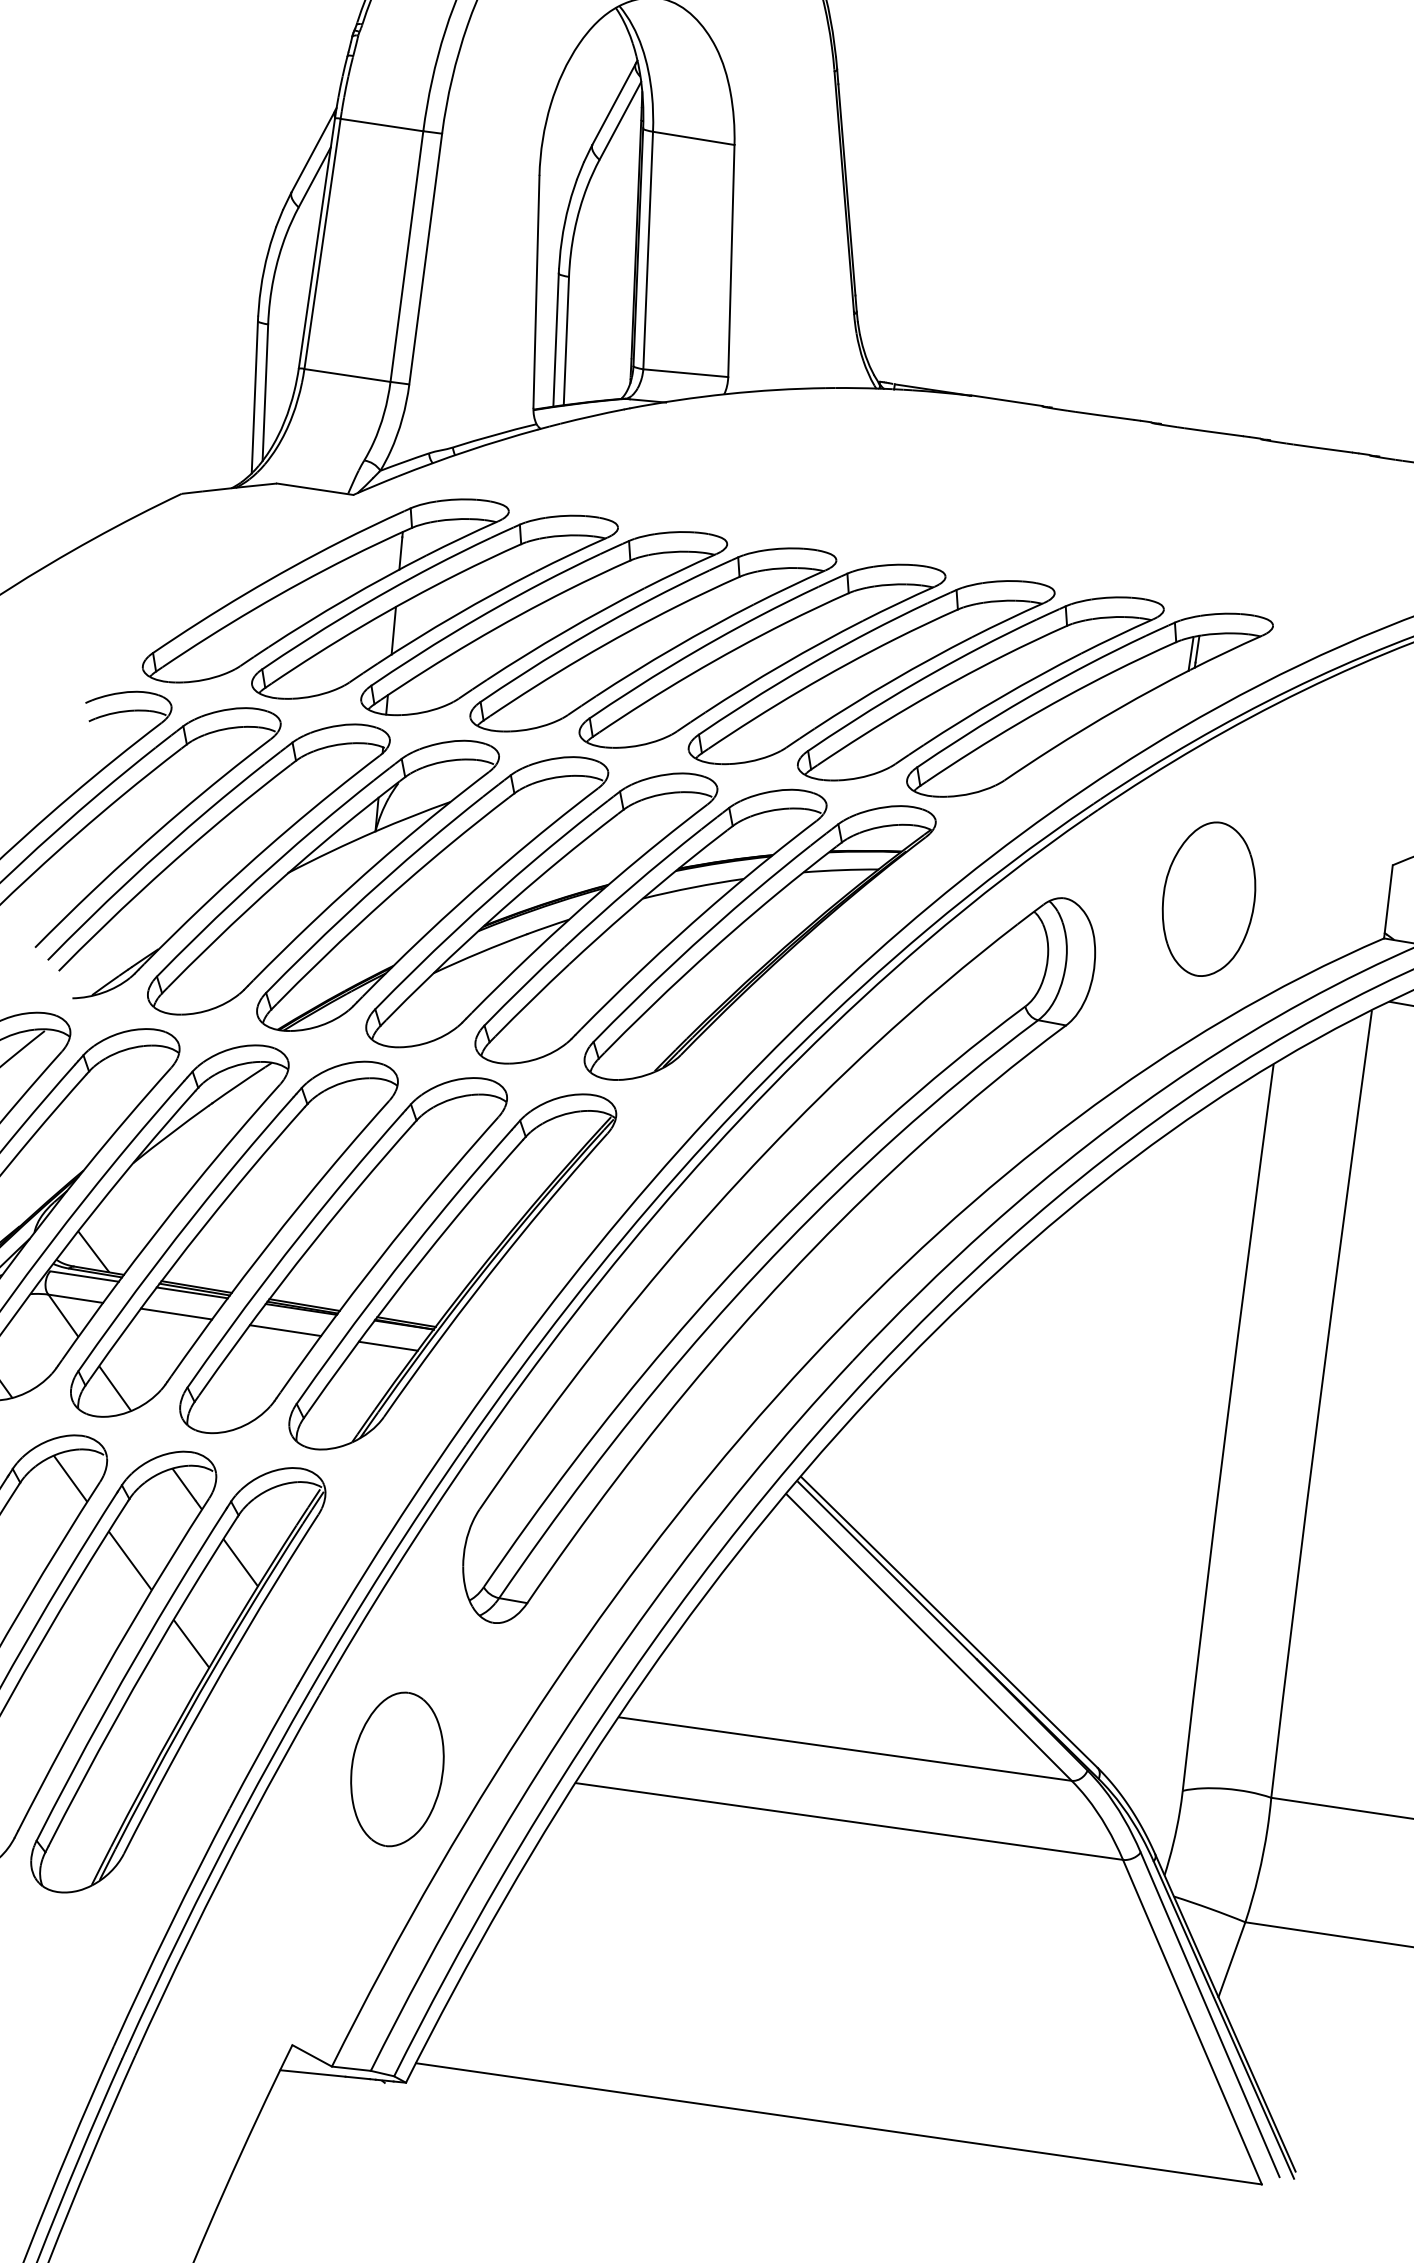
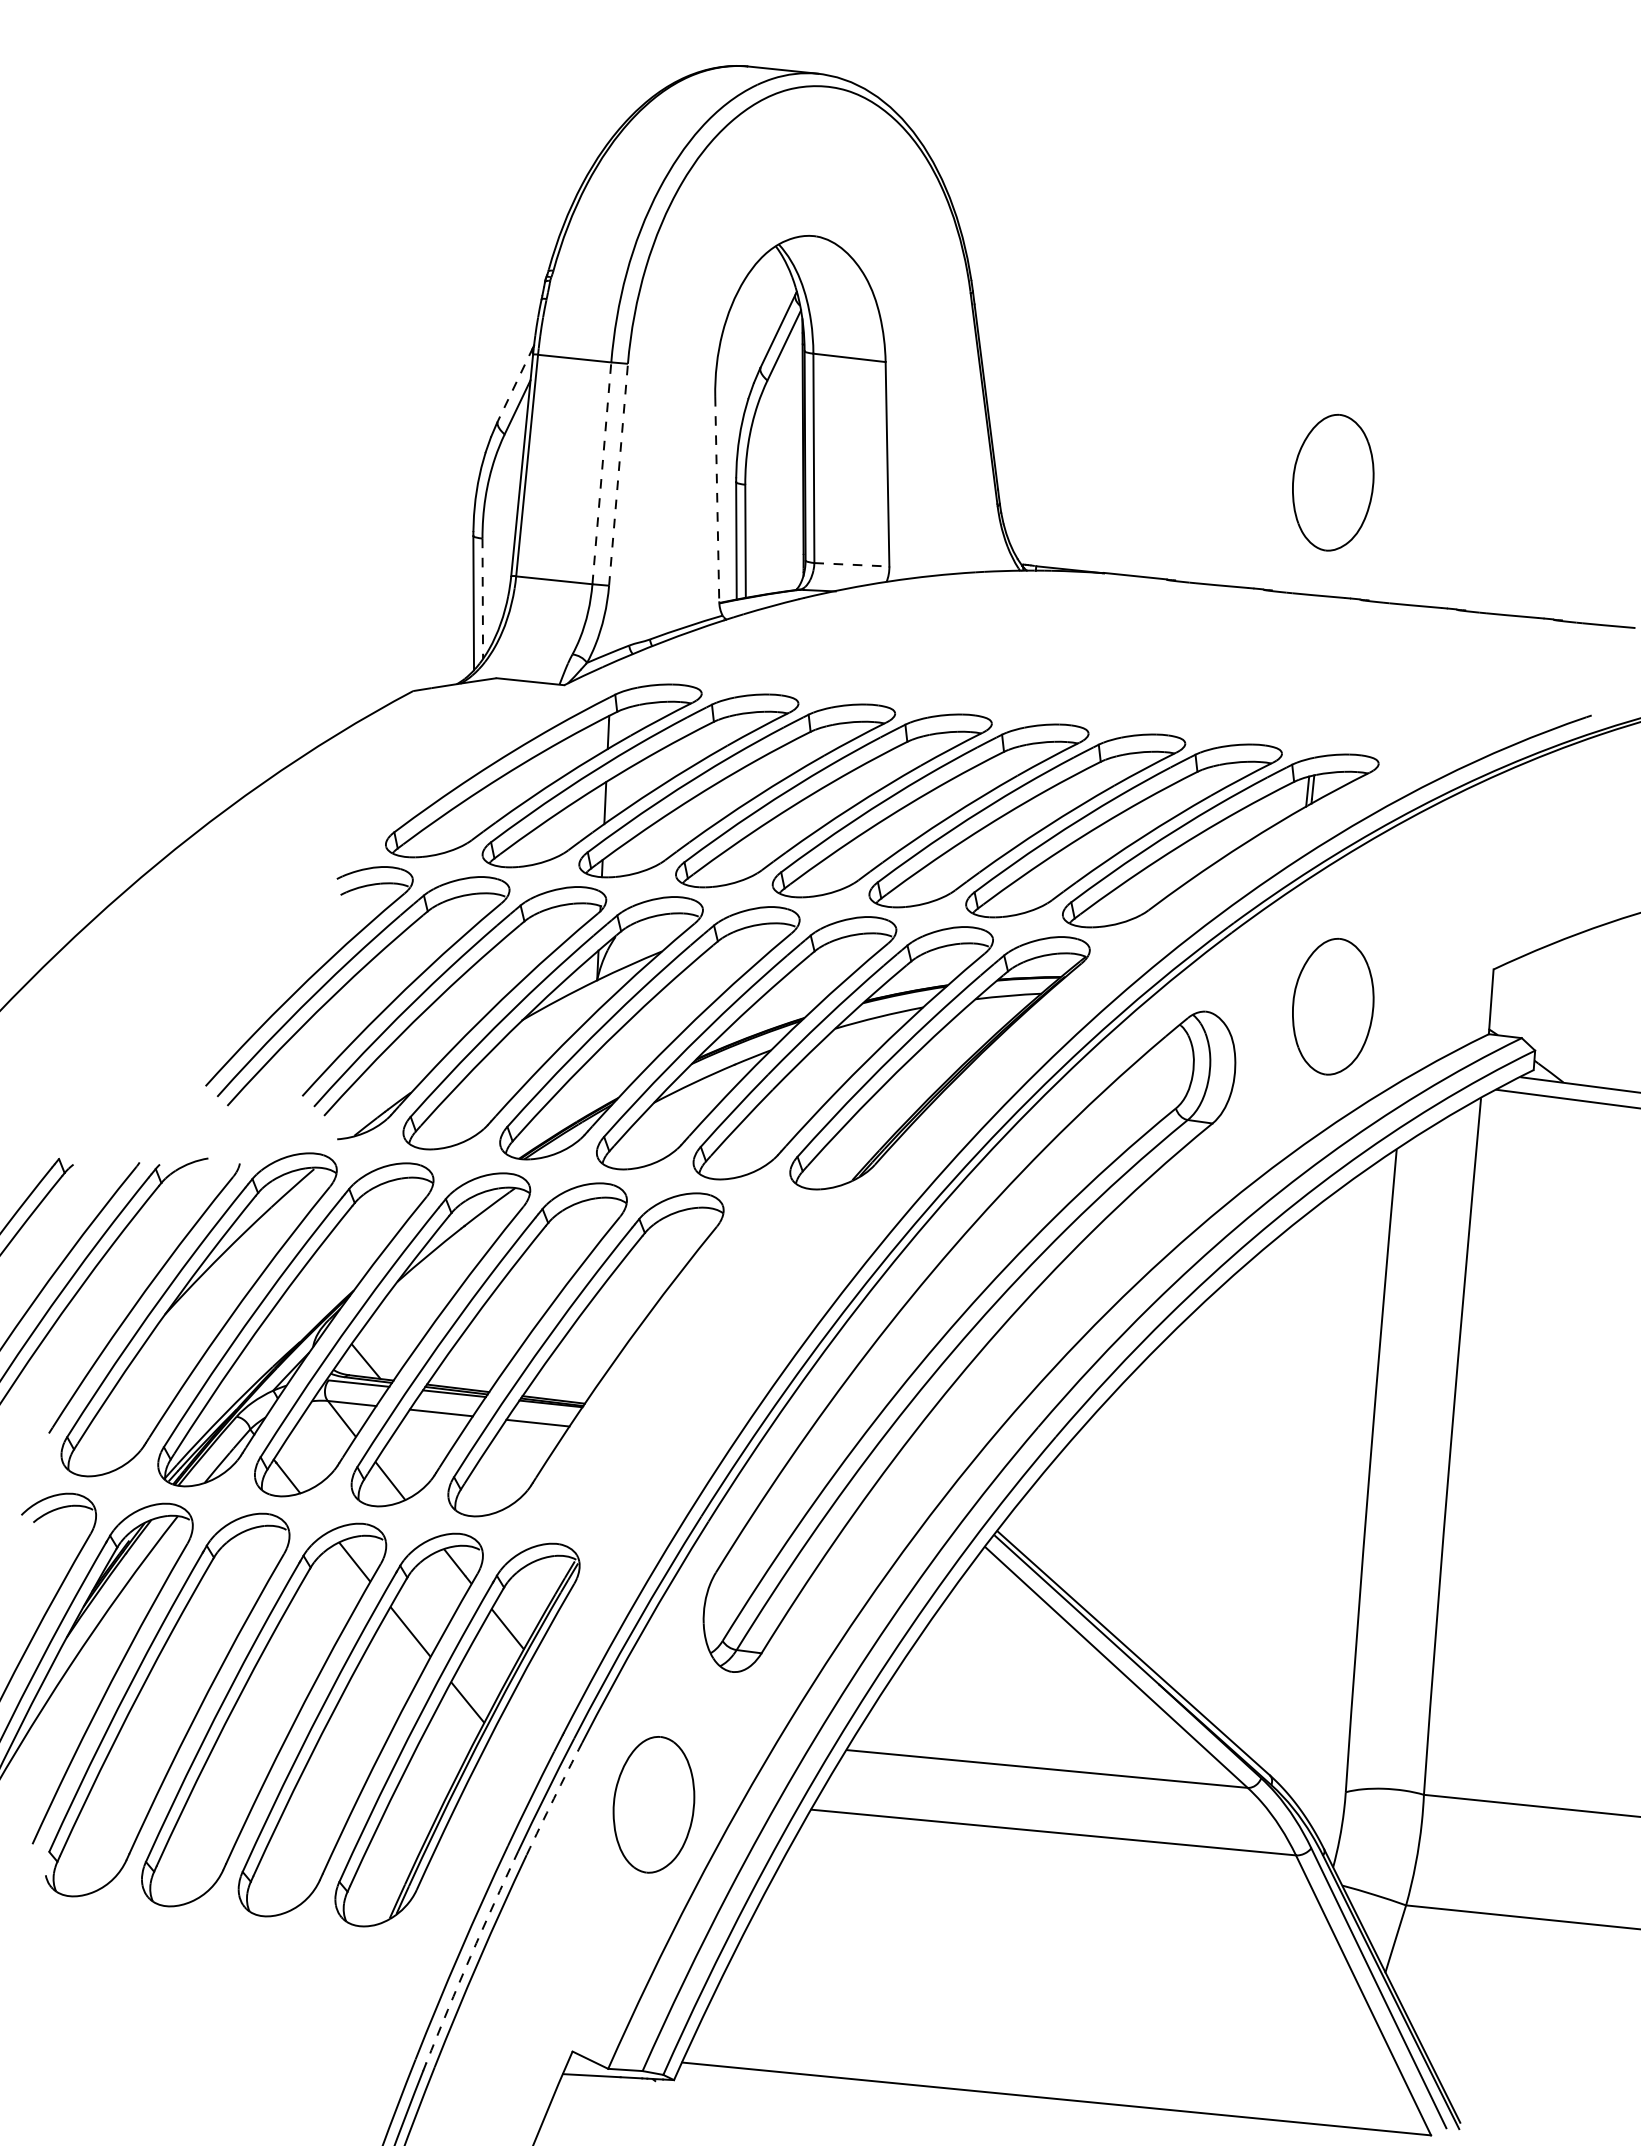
line: (313, 151) -> (515, 384), solid -> dashed
line: (406, 255) -> (601, 472), solid -> dashed
line: (425, 258) -> (618, 474), solid -> dashed
line: (536, 292) -> (717, 499), solid -> dashed
part: (1236, 304) -> (1333, 482), added
line: (685, 372) -> (851, 564), solid -> dashed
line: (265, 393) -> (482, 599), solid -> dashed
part: (452, 1271) -> (682, 1364), removed
arc: (283, 1757) -> (553, 1798), solid -> dashed
arc: (181, 1932) -> (470, 1956), solid -> dashed

